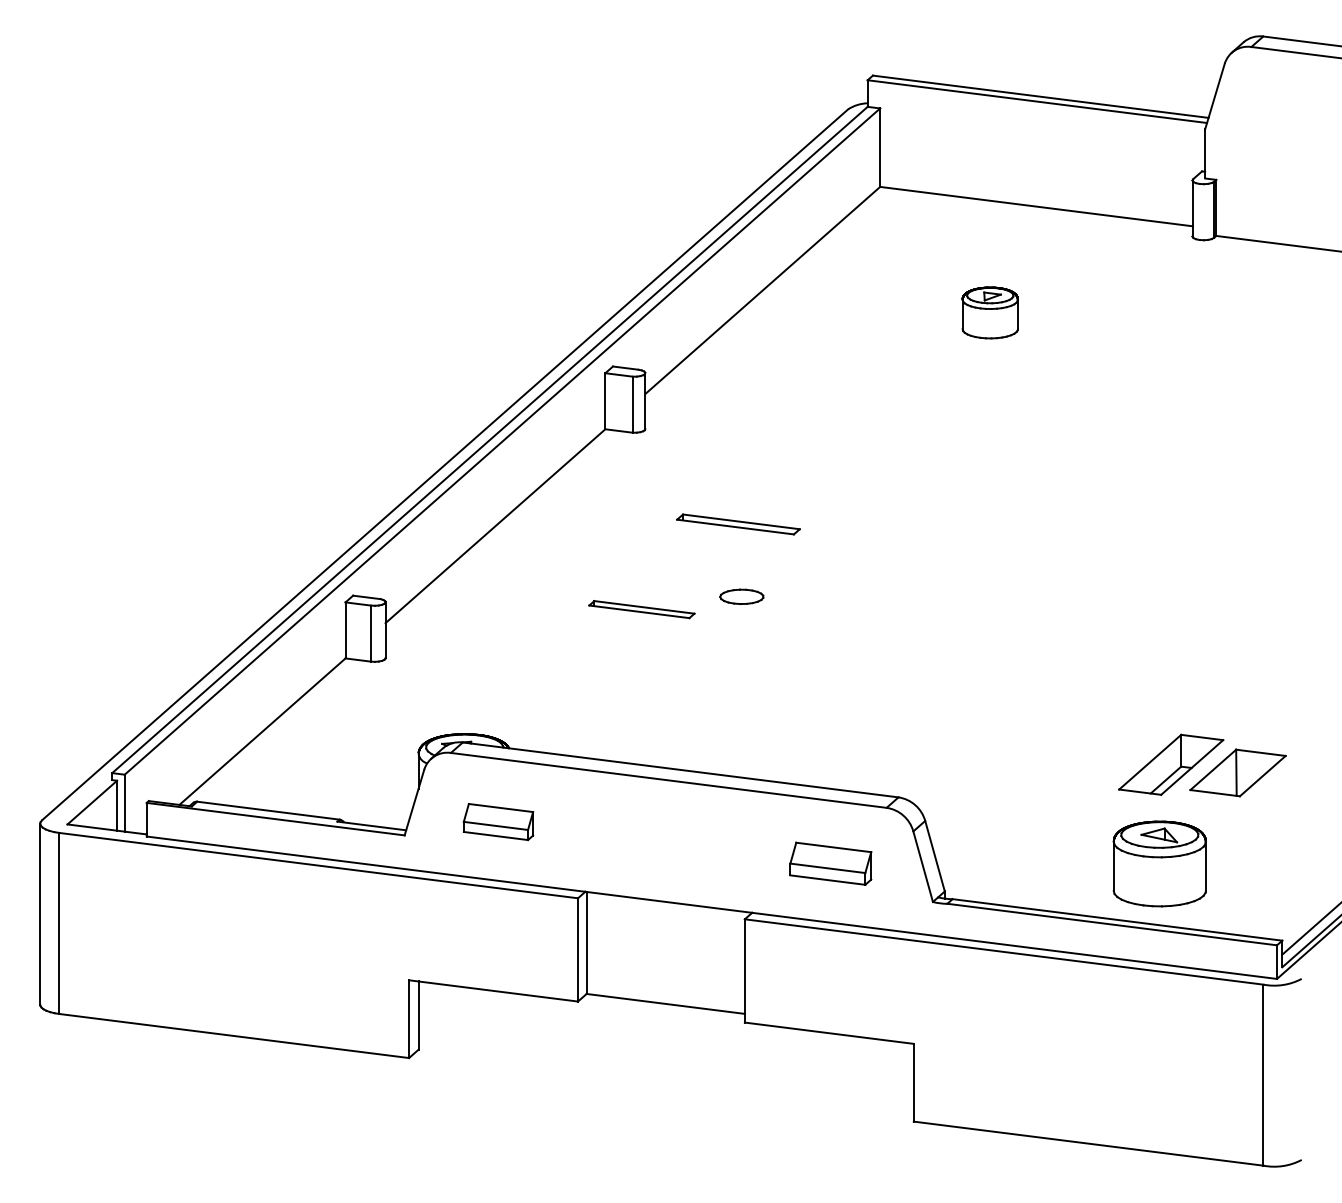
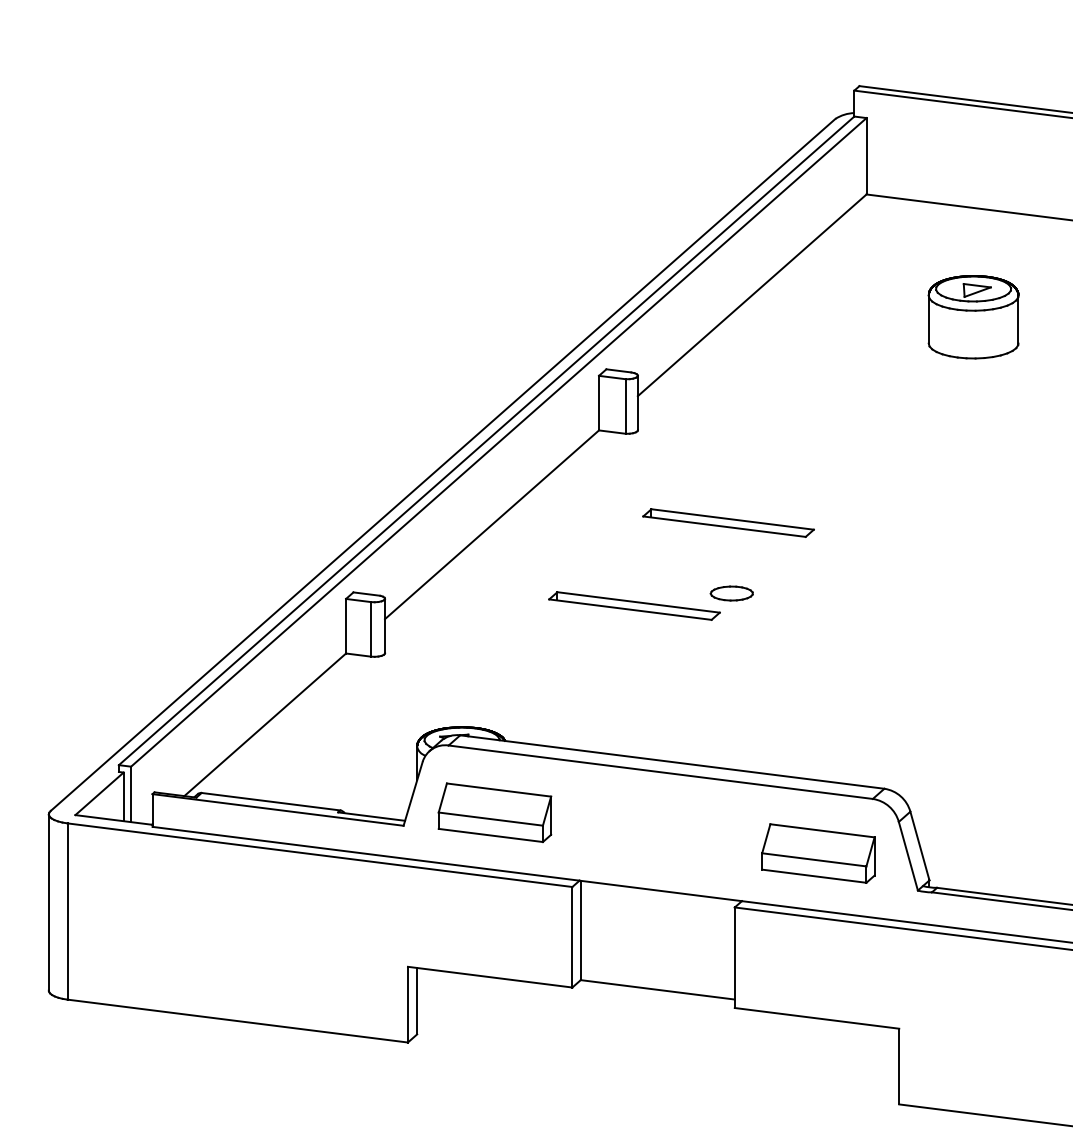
part: (990, 312) -> (973, 316), size x1.67
part: (738, 524) -> (728, 523), size x1.43
part: (641, 609) -> (634, 605), size x1.67
part: (498, 821) -> (494, 812), size x1.67
part: (830, 863) -> (818, 853), size x1.43

